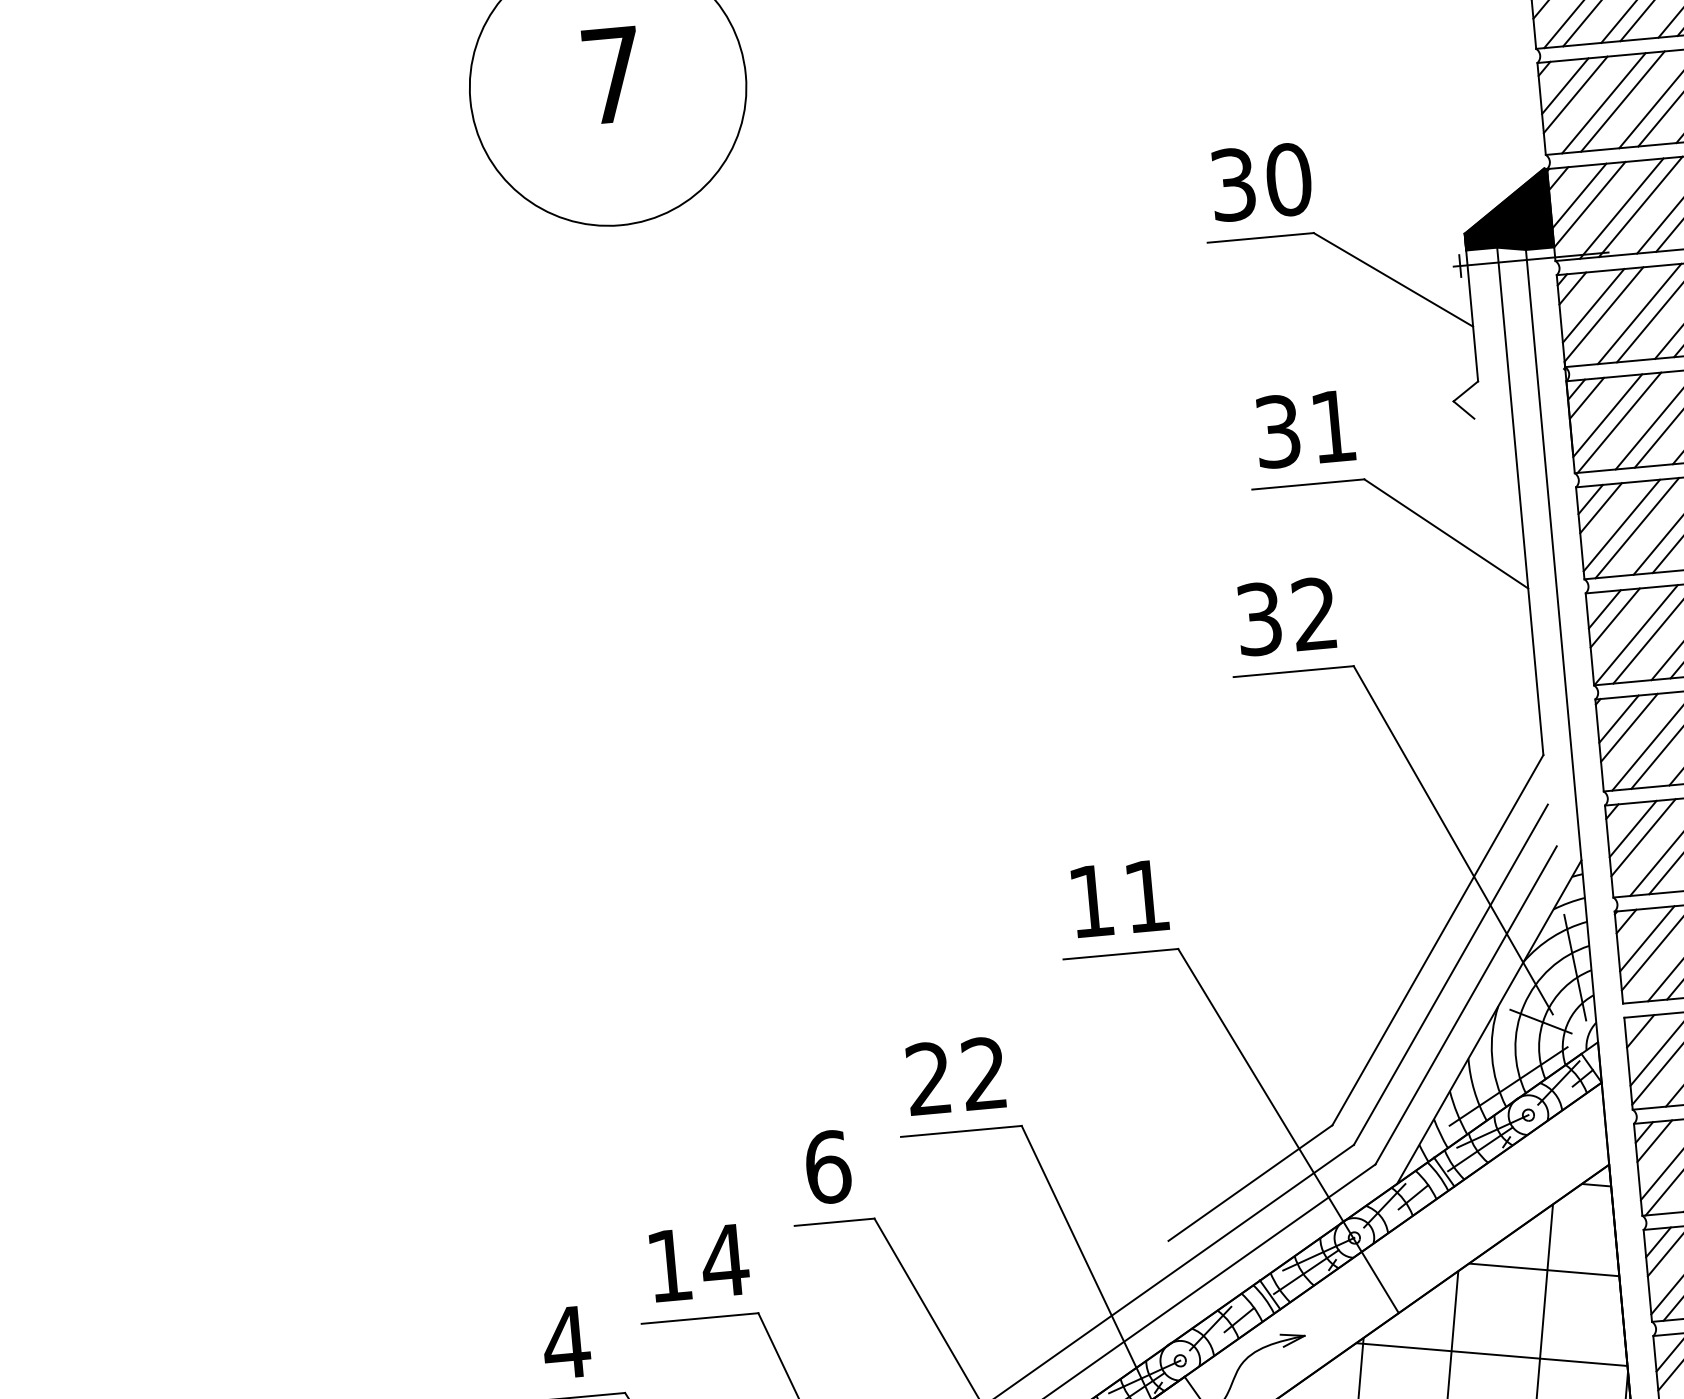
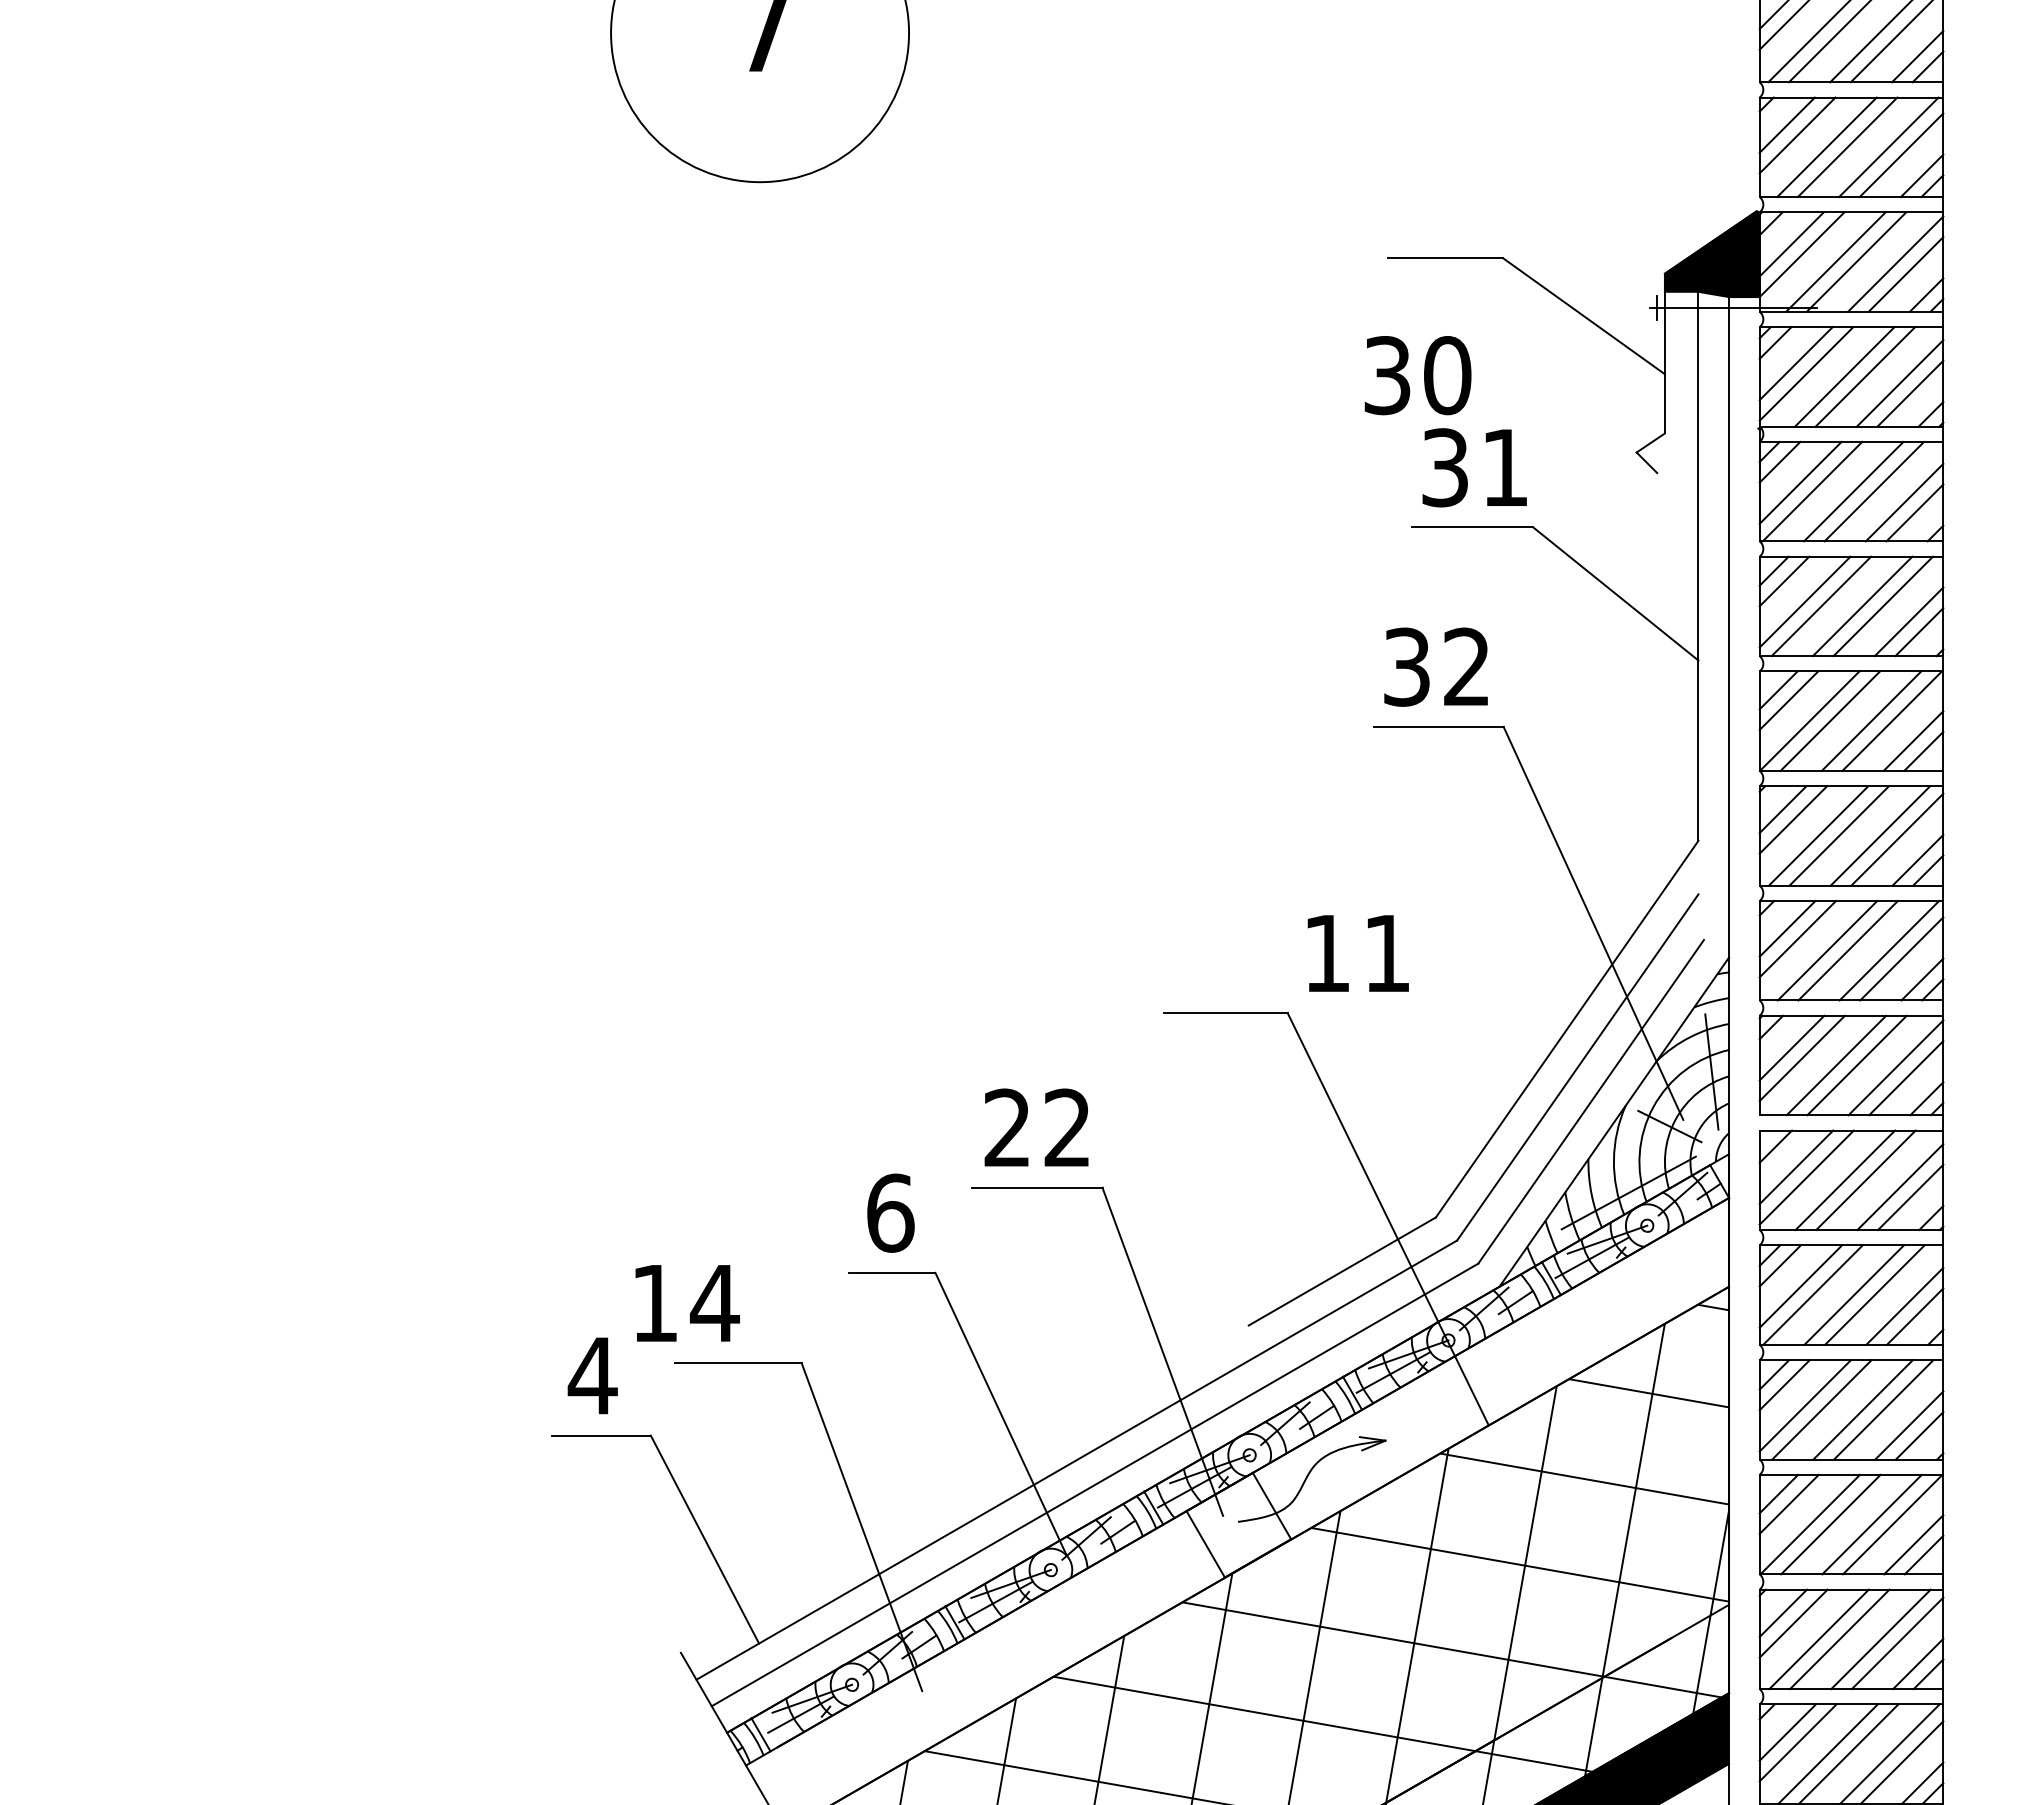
text: (1261, 182) -> (1417, 375), moved
text: (1119, 898) -> (1357, 953), moved
text: (699, 1263) -> (687, 1303), moved

